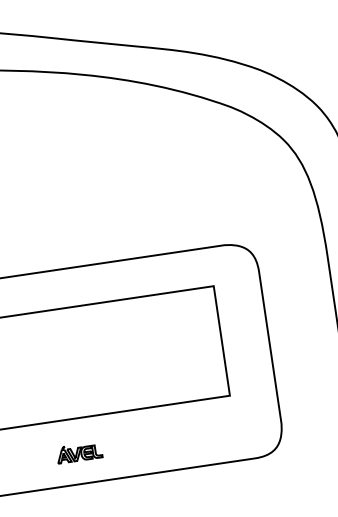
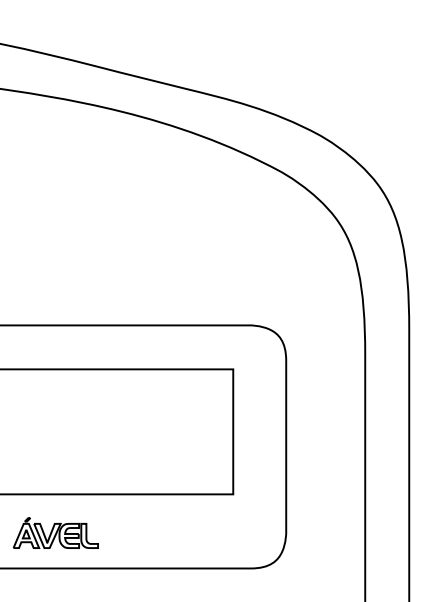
part: (79, 452) -> (55, 532), size x1.67

